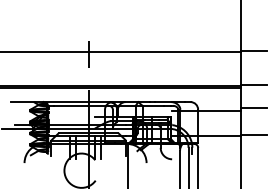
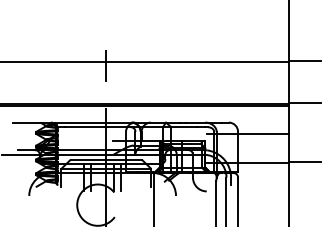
line: (254, 108) -> (305, 130), removed

